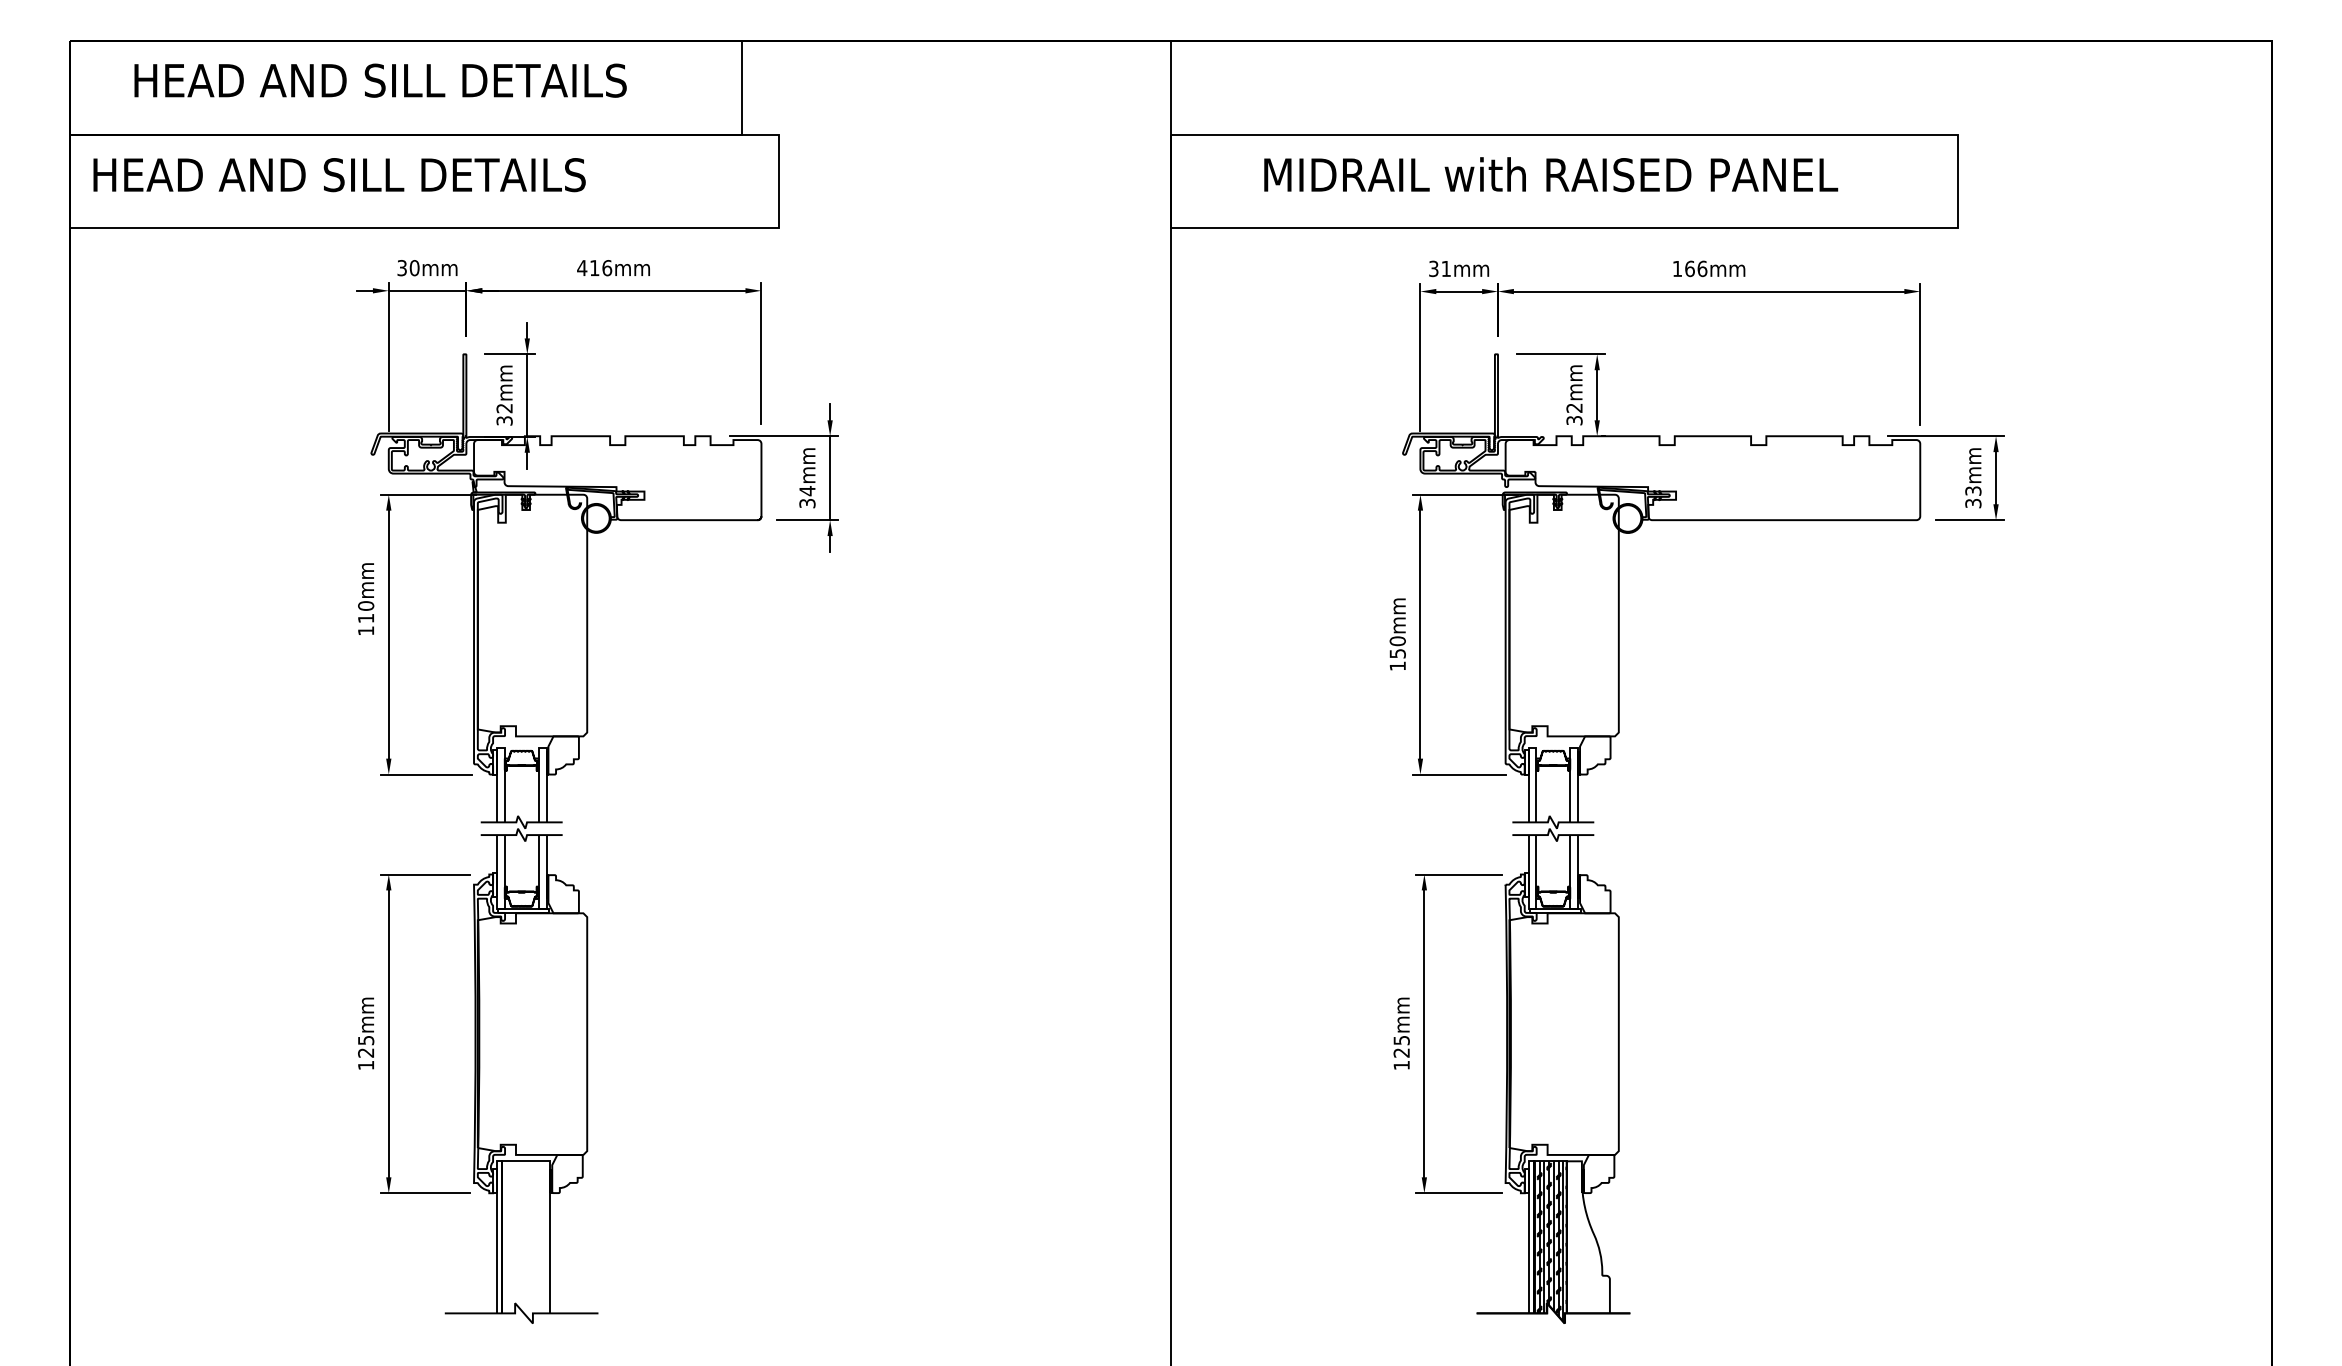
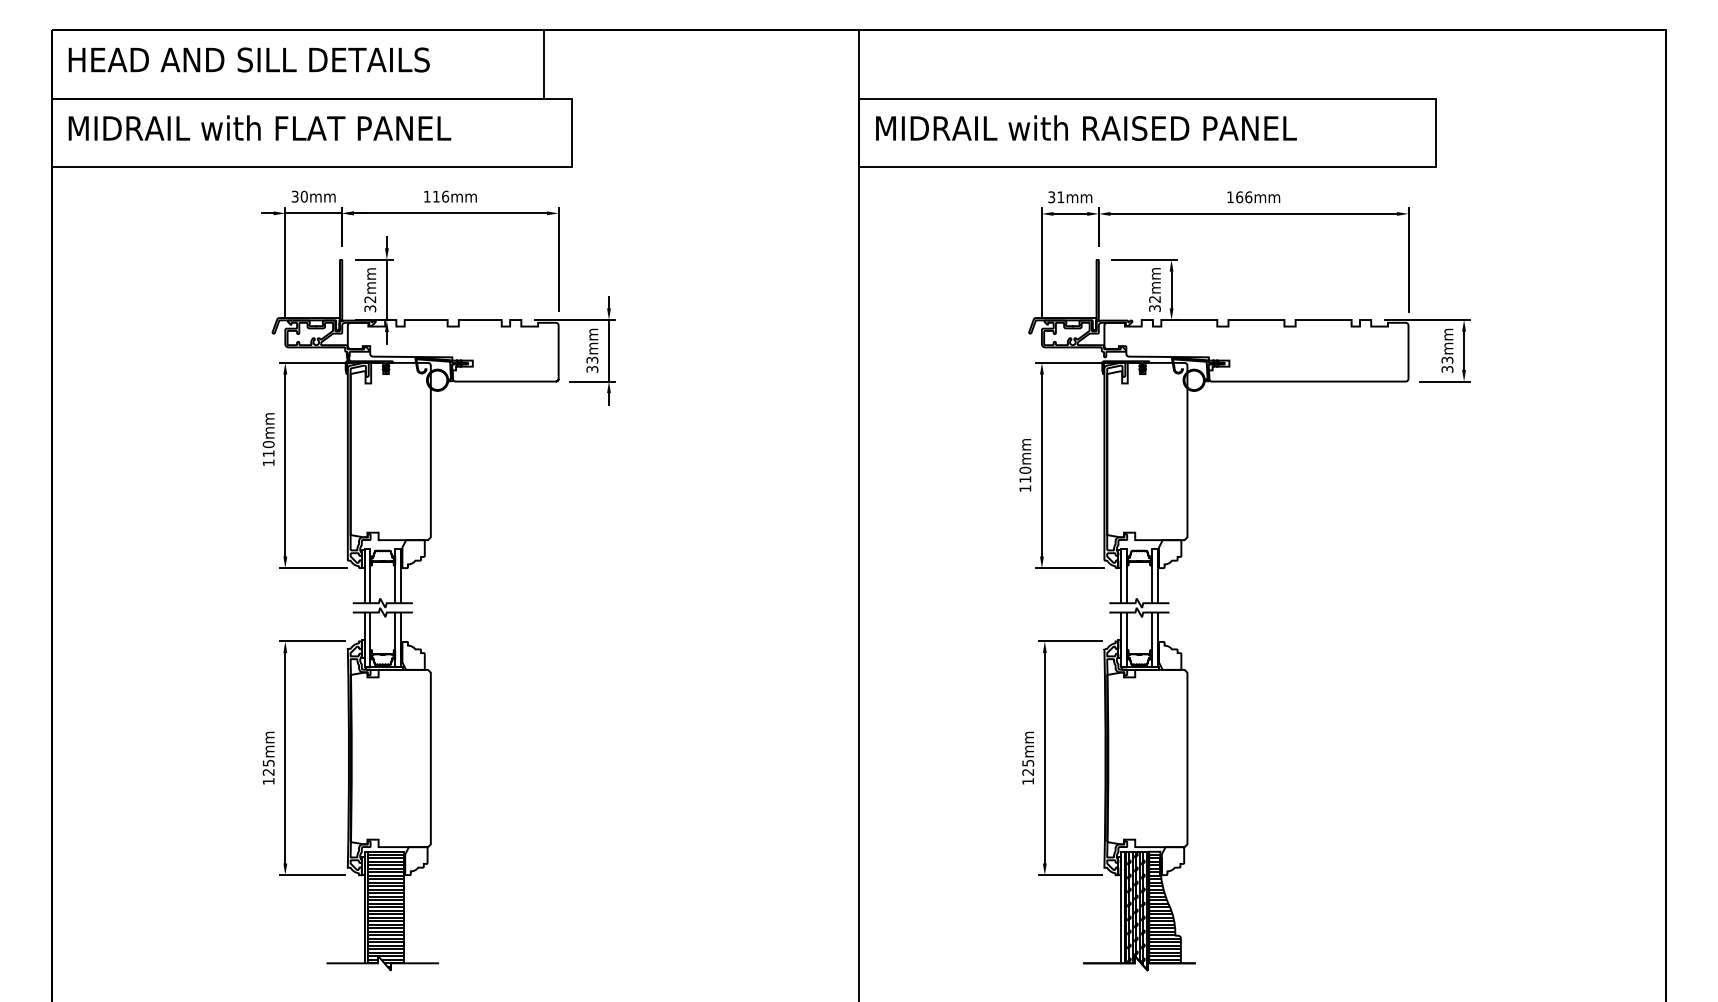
text: (380, 80) -> (249, 59), moved
text: (355, 174) -> (260, 128), HEAD AND SILL DETAILS -> MIDRAIL with FLAT PANEL
text: (1551, 174) -> (1086, 128), moved
text: (582, 267) -> (427, 196), 416mm -> 116mm
text: (807, 491) -> (592, 360), 34mm -> 33mm
text: (1397, 653) -> (1025, 479), 150mm -> 110mm
hatch: (1587, 1239) -> (1164, 909), added
hatch: (526, 1243) -> (386, 912), added

